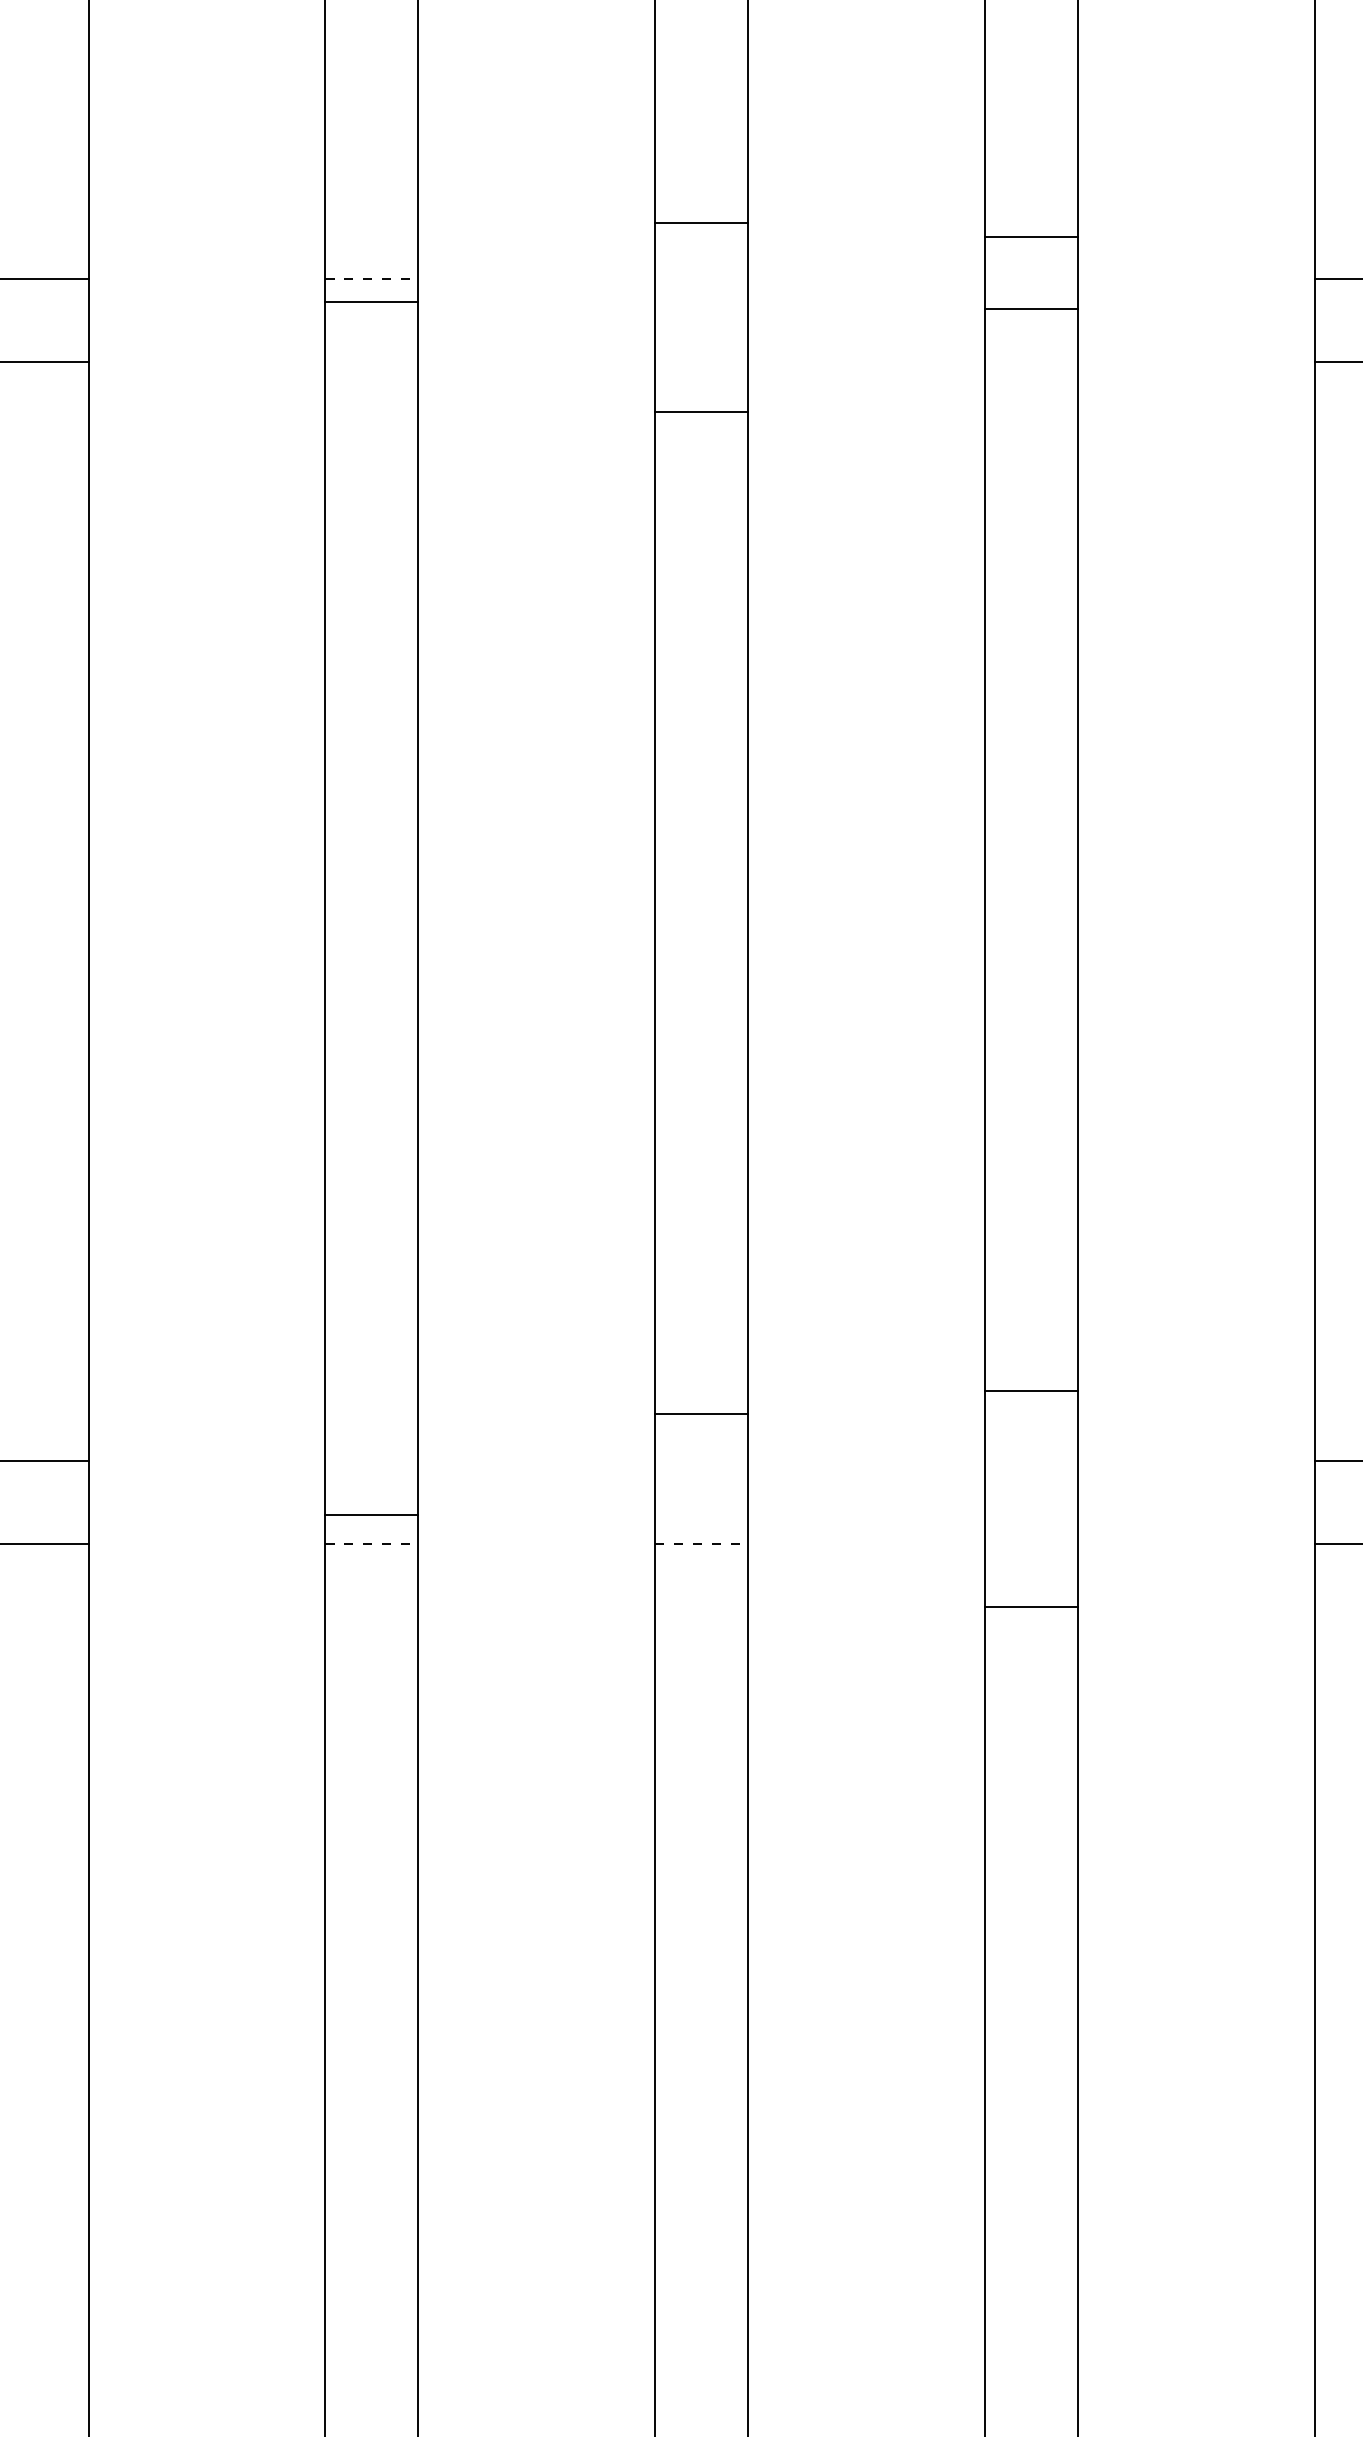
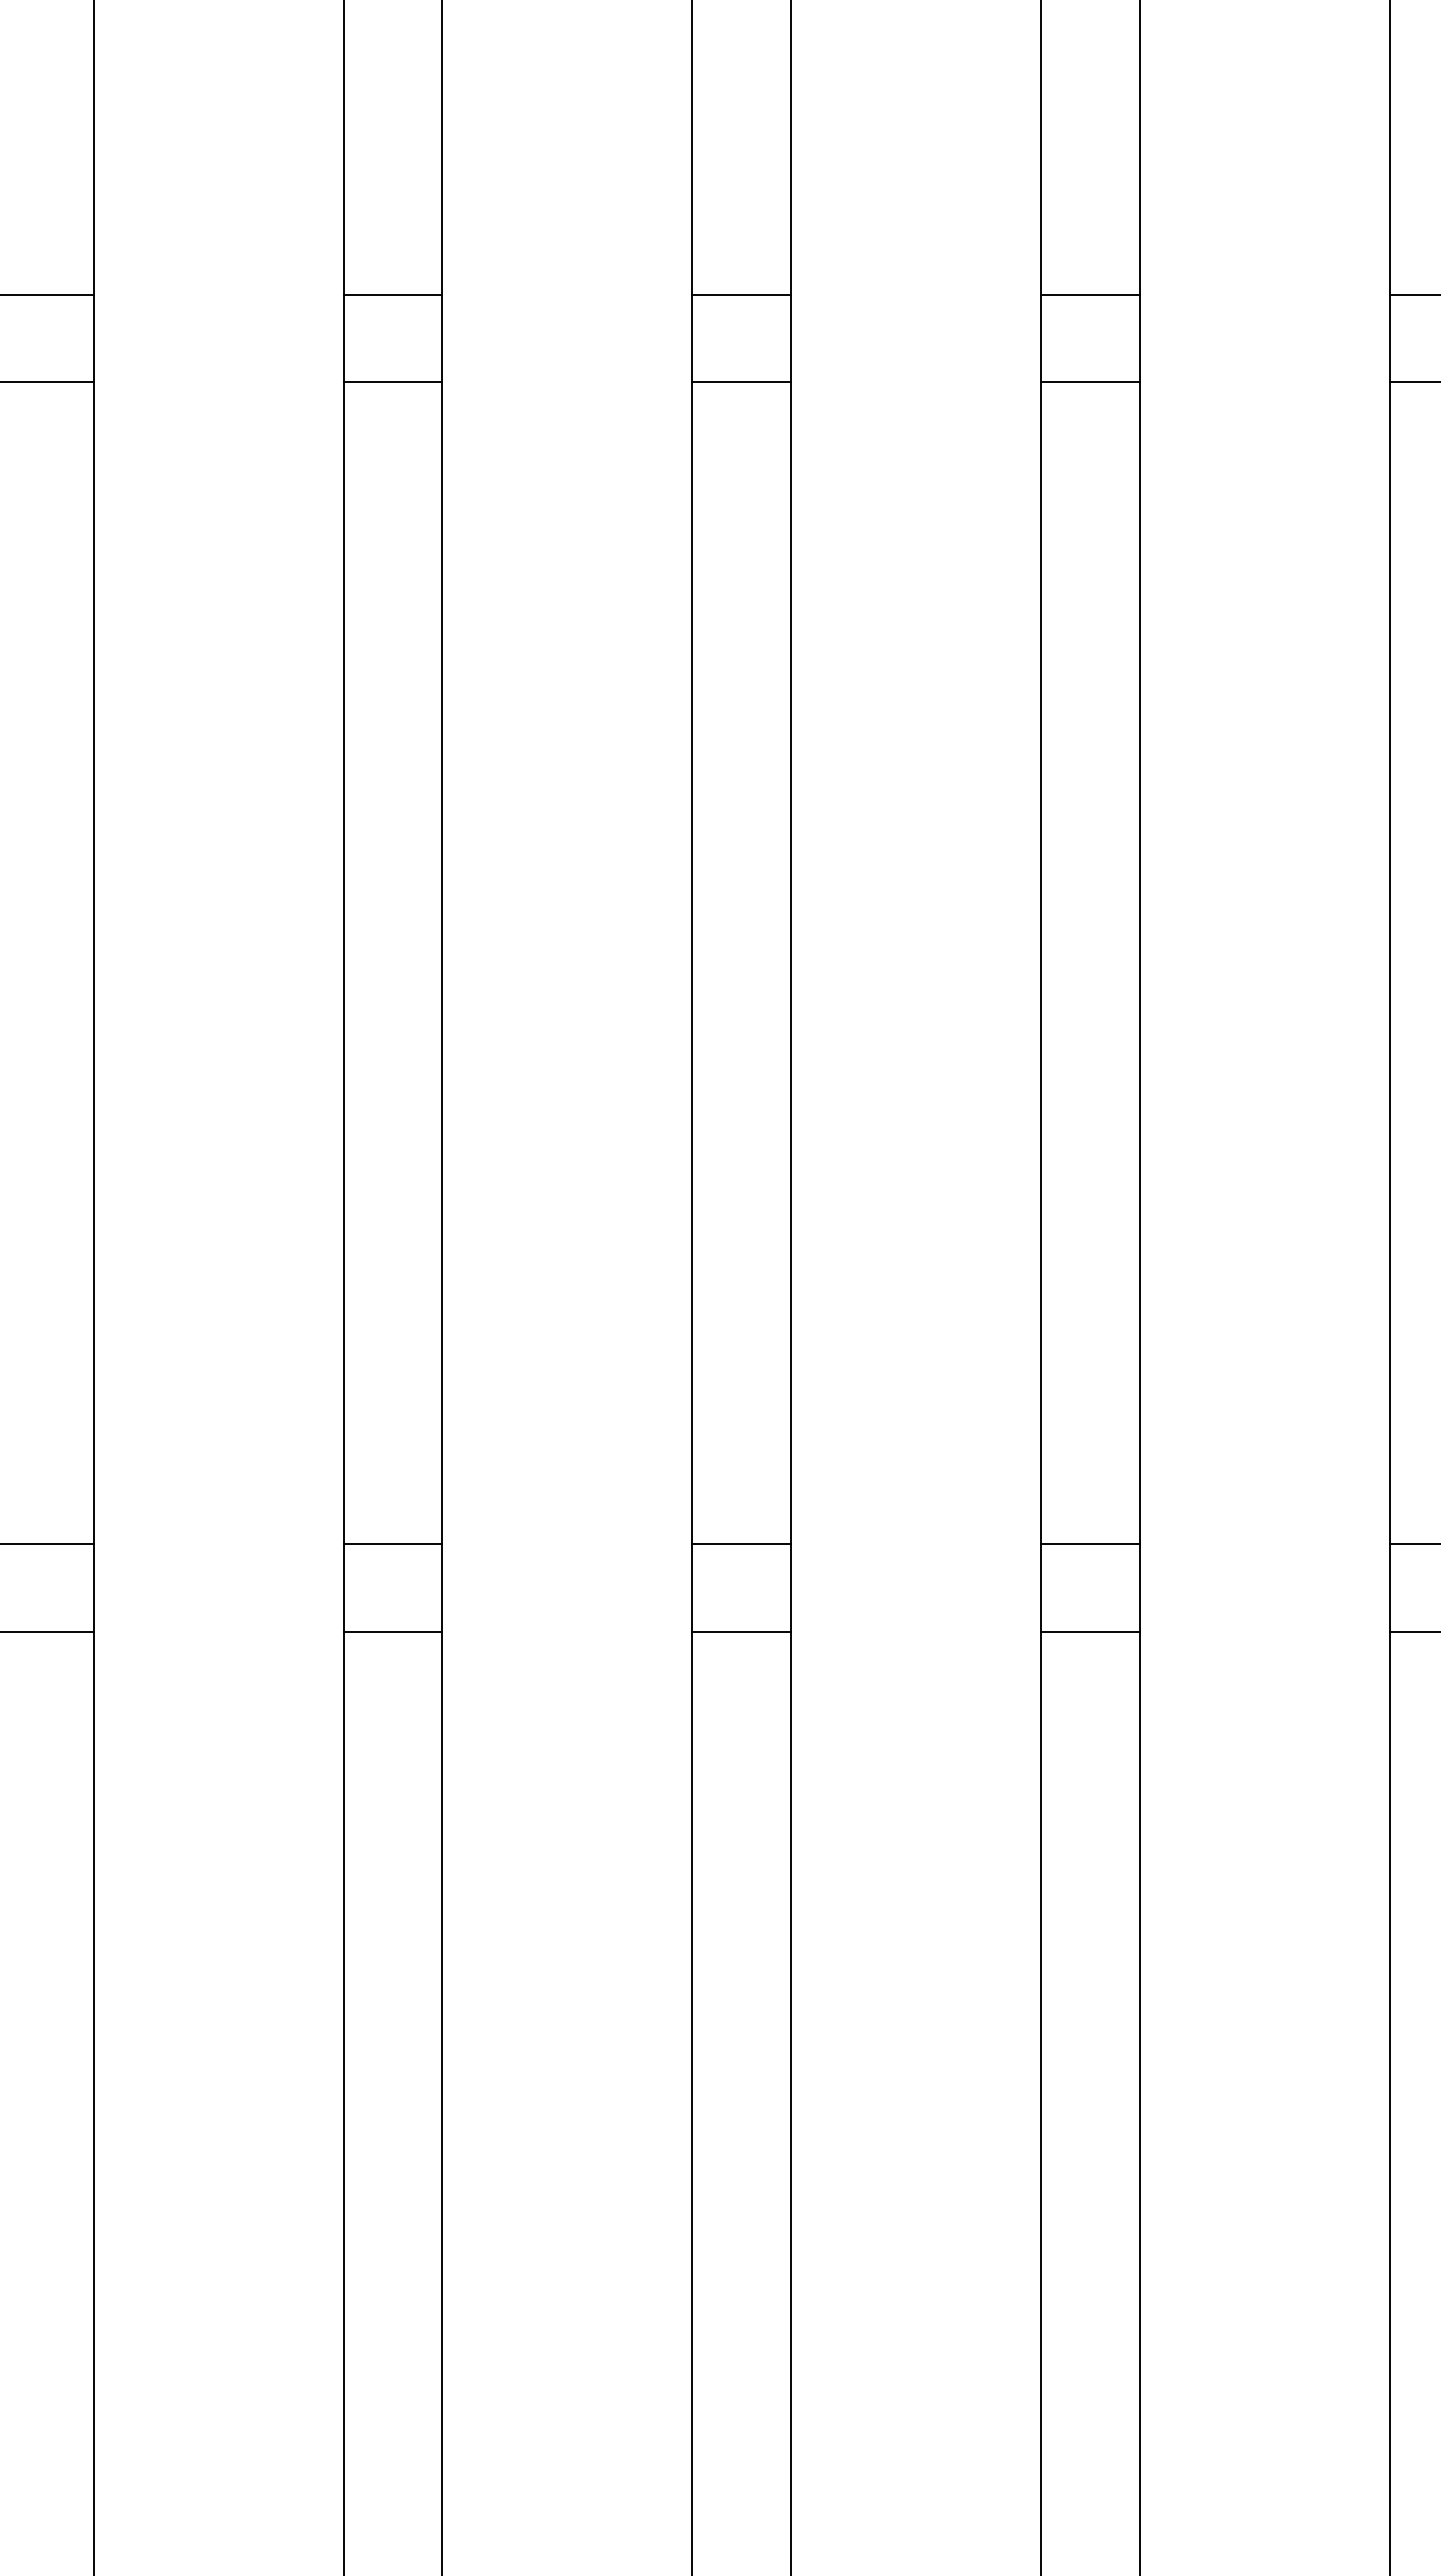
line: (701, 222) -> (741, 294), moved
line: (1030, 236) -> (1089, 294), moved
line: (372, 278) -> (393, 294), dashed -> solid
line: (371, 302) -> (392, 382), moved
line: (1030, 308) -> (1089, 382), moved
line: (701, 411) -> (741, 382), moved
line: (1030, 1391) -> (1089, 1544), moved
line: (701, 1413) -> (741, 1544), moved
line: (371, 1515) -> (392, 1544), moved
line: (372, 1543) -> (393, 1631), dashed -> solid
line: (702, 1543) -> (742, 1631), dashed -> solid
line: (1030, 1606) -> (1089, 1631), moved

